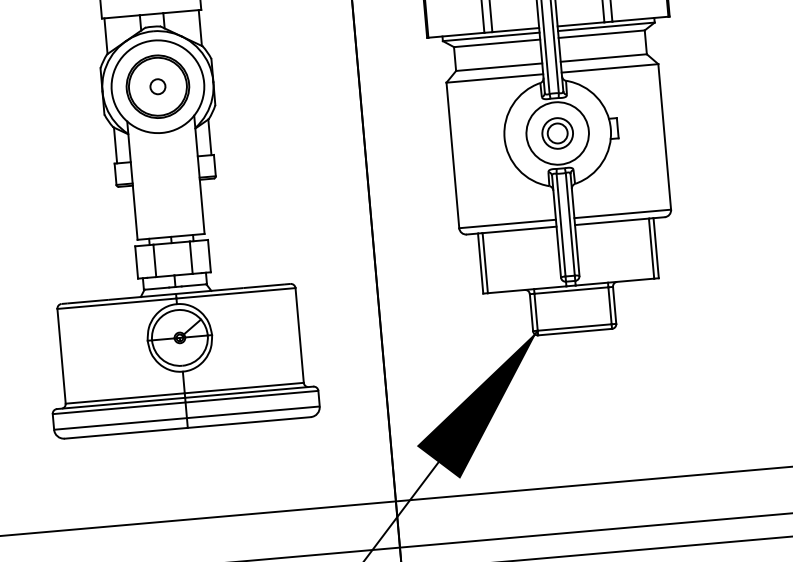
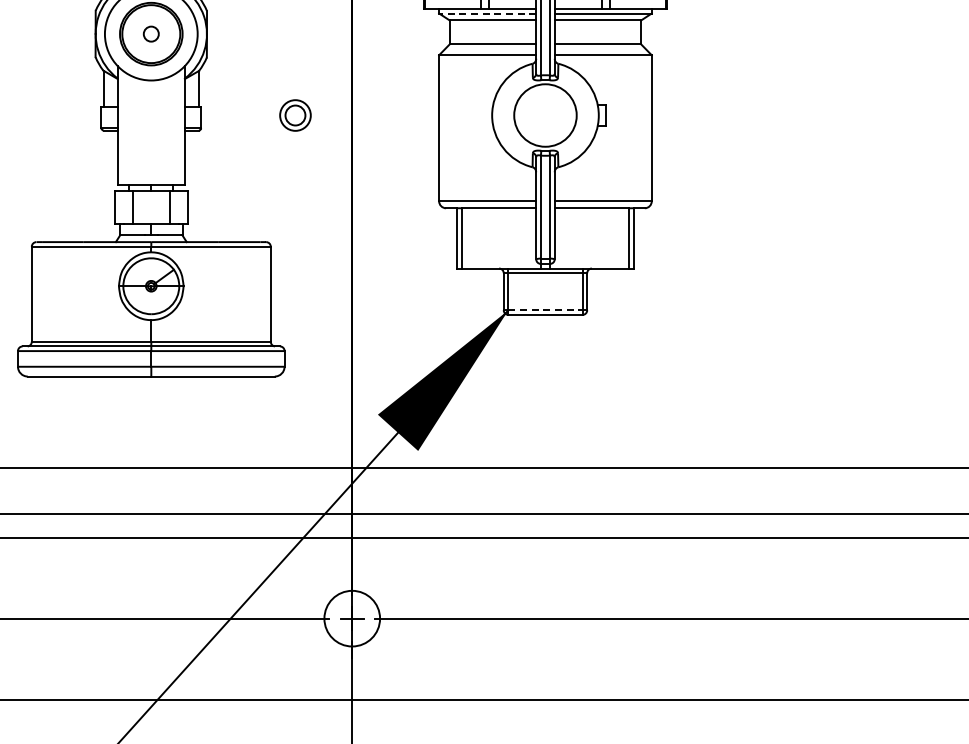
line: (491, 36) -> (487, 13), solid -> dashed
part: (557, 133) -> (295, 115), moved
line: (574, 327) -> (545, 310), solid -> dashed

